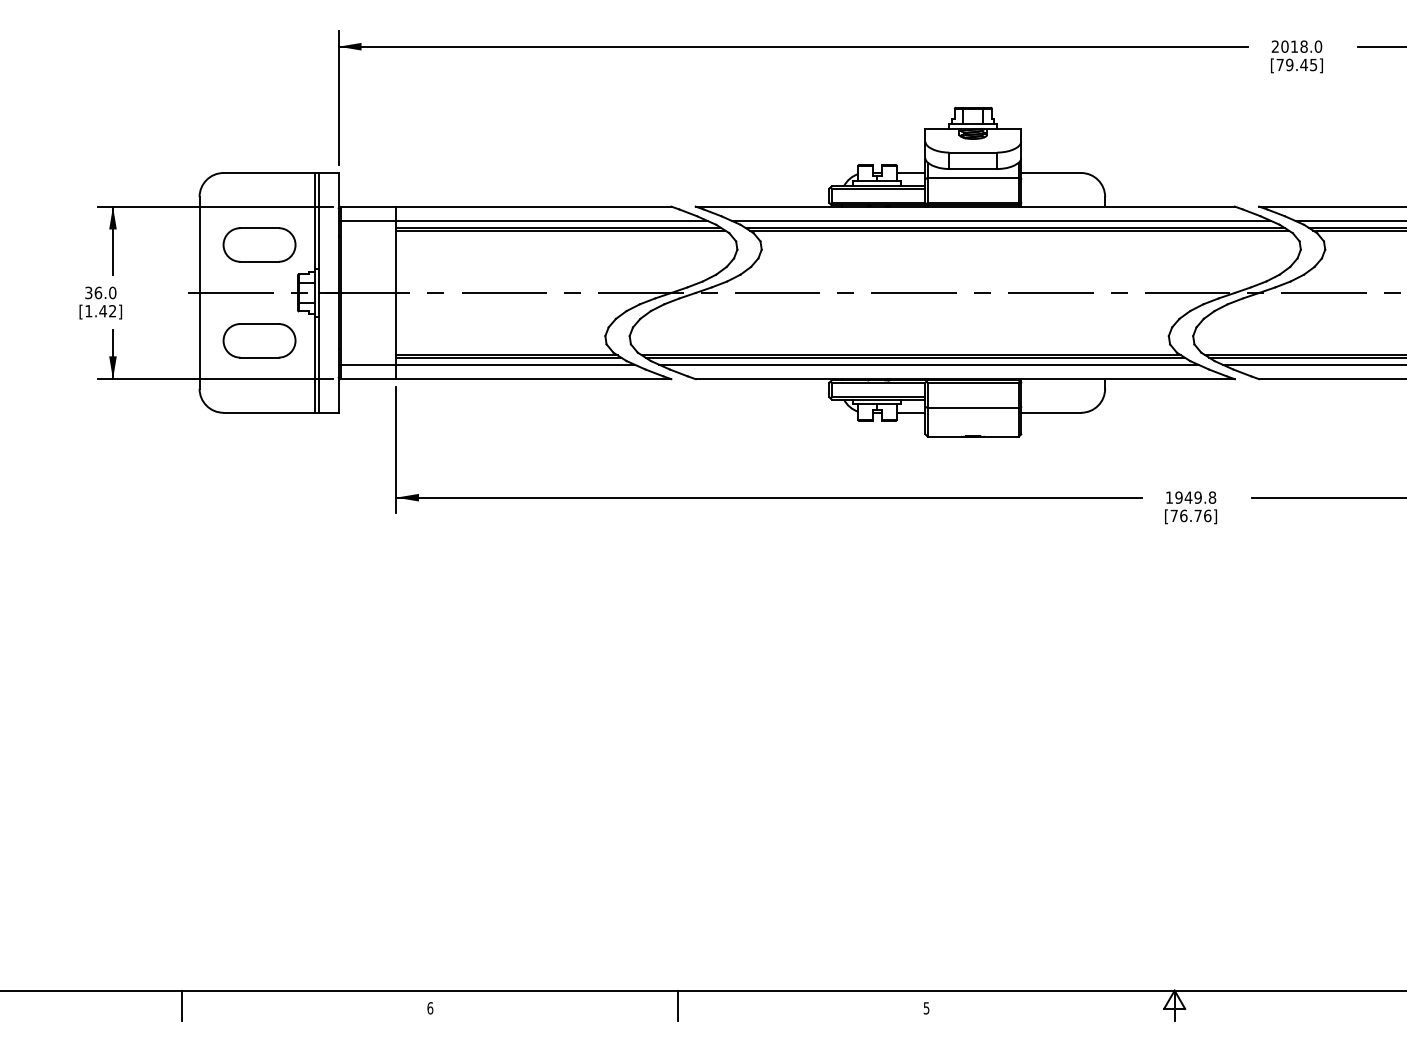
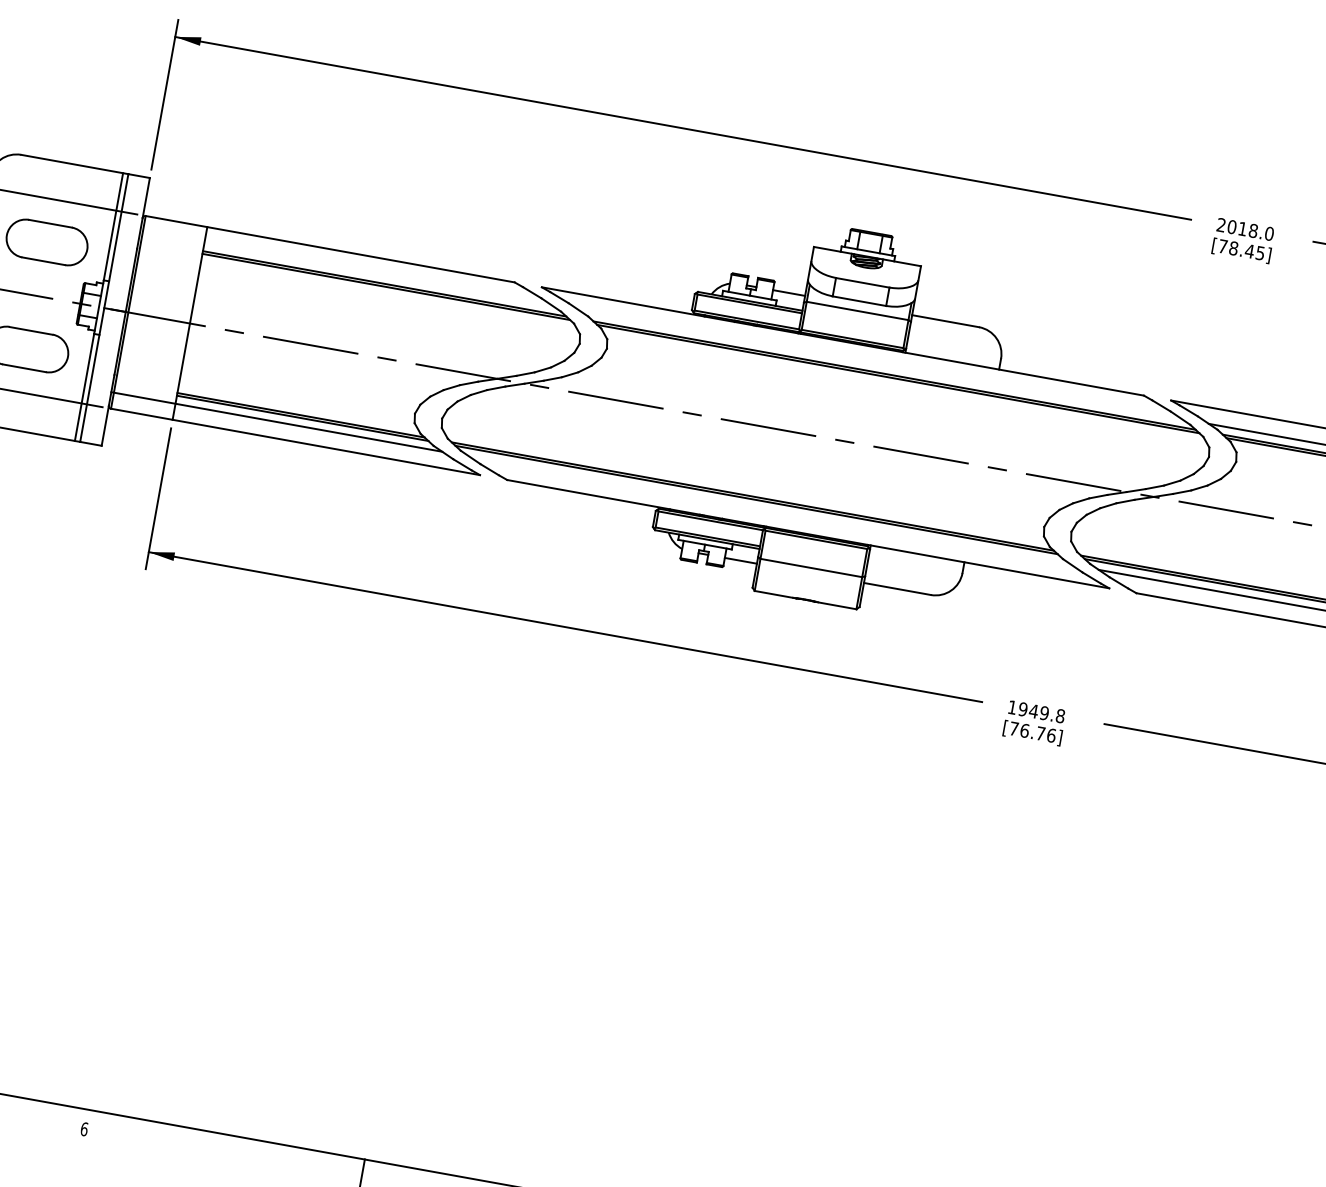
text: (1289, 65) -> (1233, 249), [79.45] -> [78.45]
line: (522, 221) -> (345, 269), removed
line: (1001, 221) -> (880, 365), removed
line: (928, 364) -> (770, 510), removed

